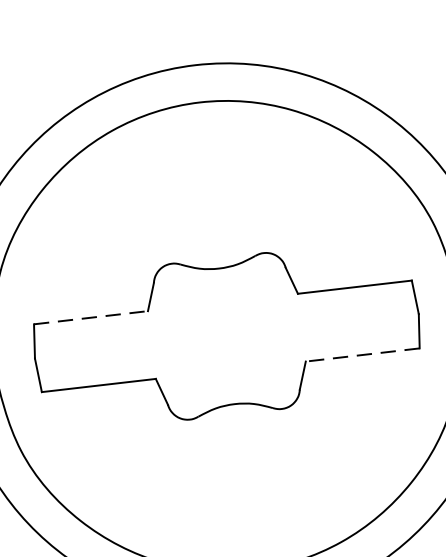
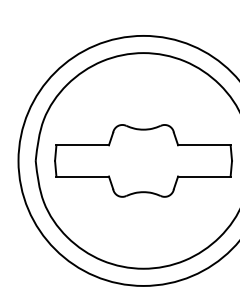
line: (92, 317) -> (83, 145), dashed -> solid
line: (360, 355) -> (203, 176), dashed -> solid

